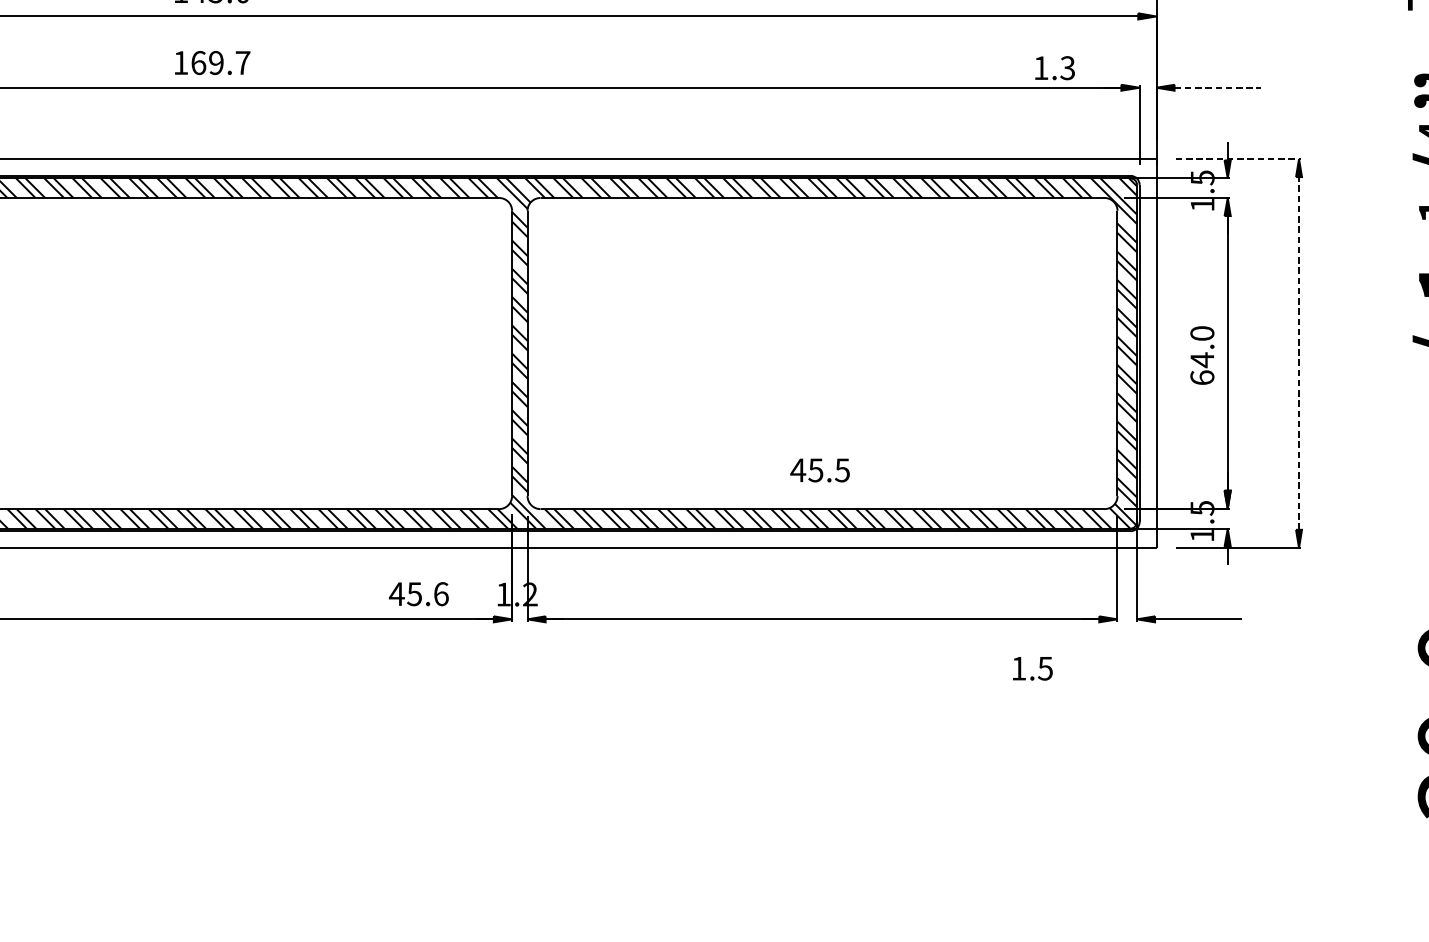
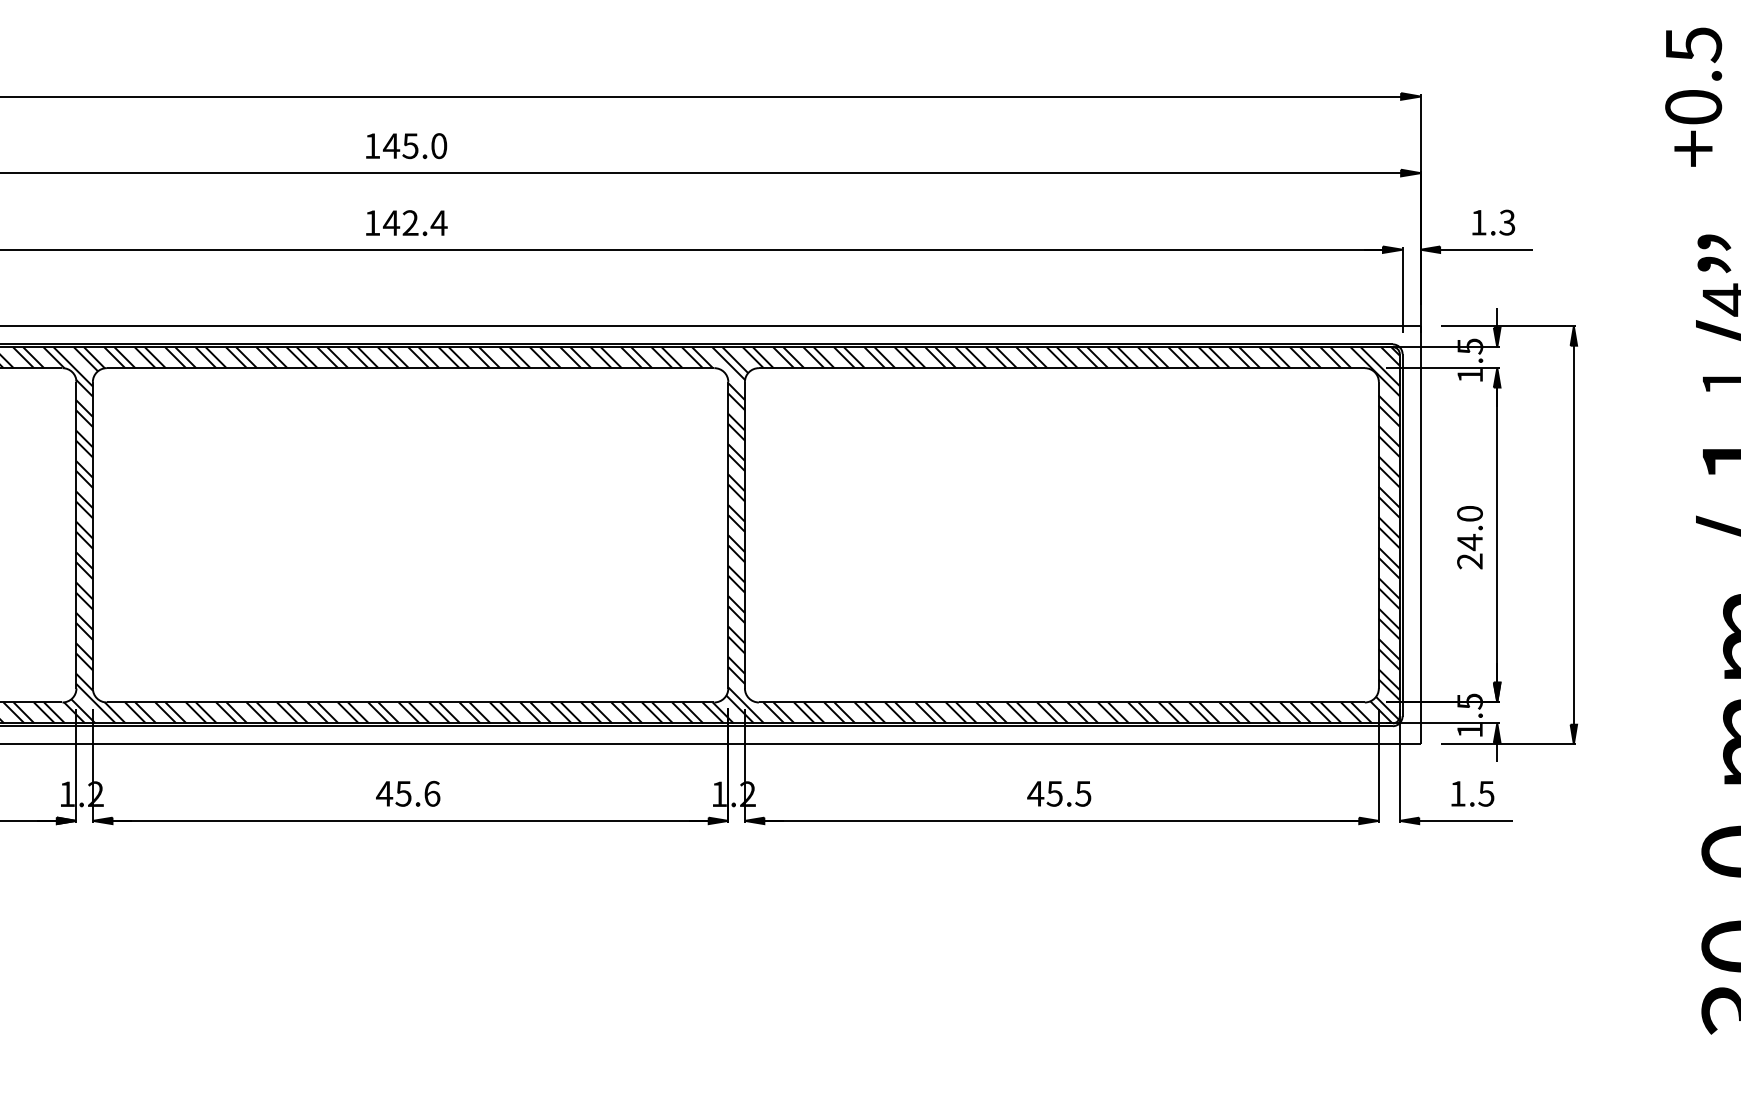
text: (220, 63) -> (414, 223), 169.7 -> 142.4
text: (1054, 67) -> (1493, 222), moved
line: (1218, 87) -> (1487, 249), dashed -> solid
line: (1239, 159) -> (1509, 326), dashed -> solid
line: (1298, 352) -> (1573, 534), dashed -> solid
text: (1201, 377) -> (1469, 561), 64.0 -> 24.0
text: (820, 470) -> (1059, 793), moved
text: (419, 593) -> (408, 793), moved
text: (1032, 668) -> (1472, 793), moved

